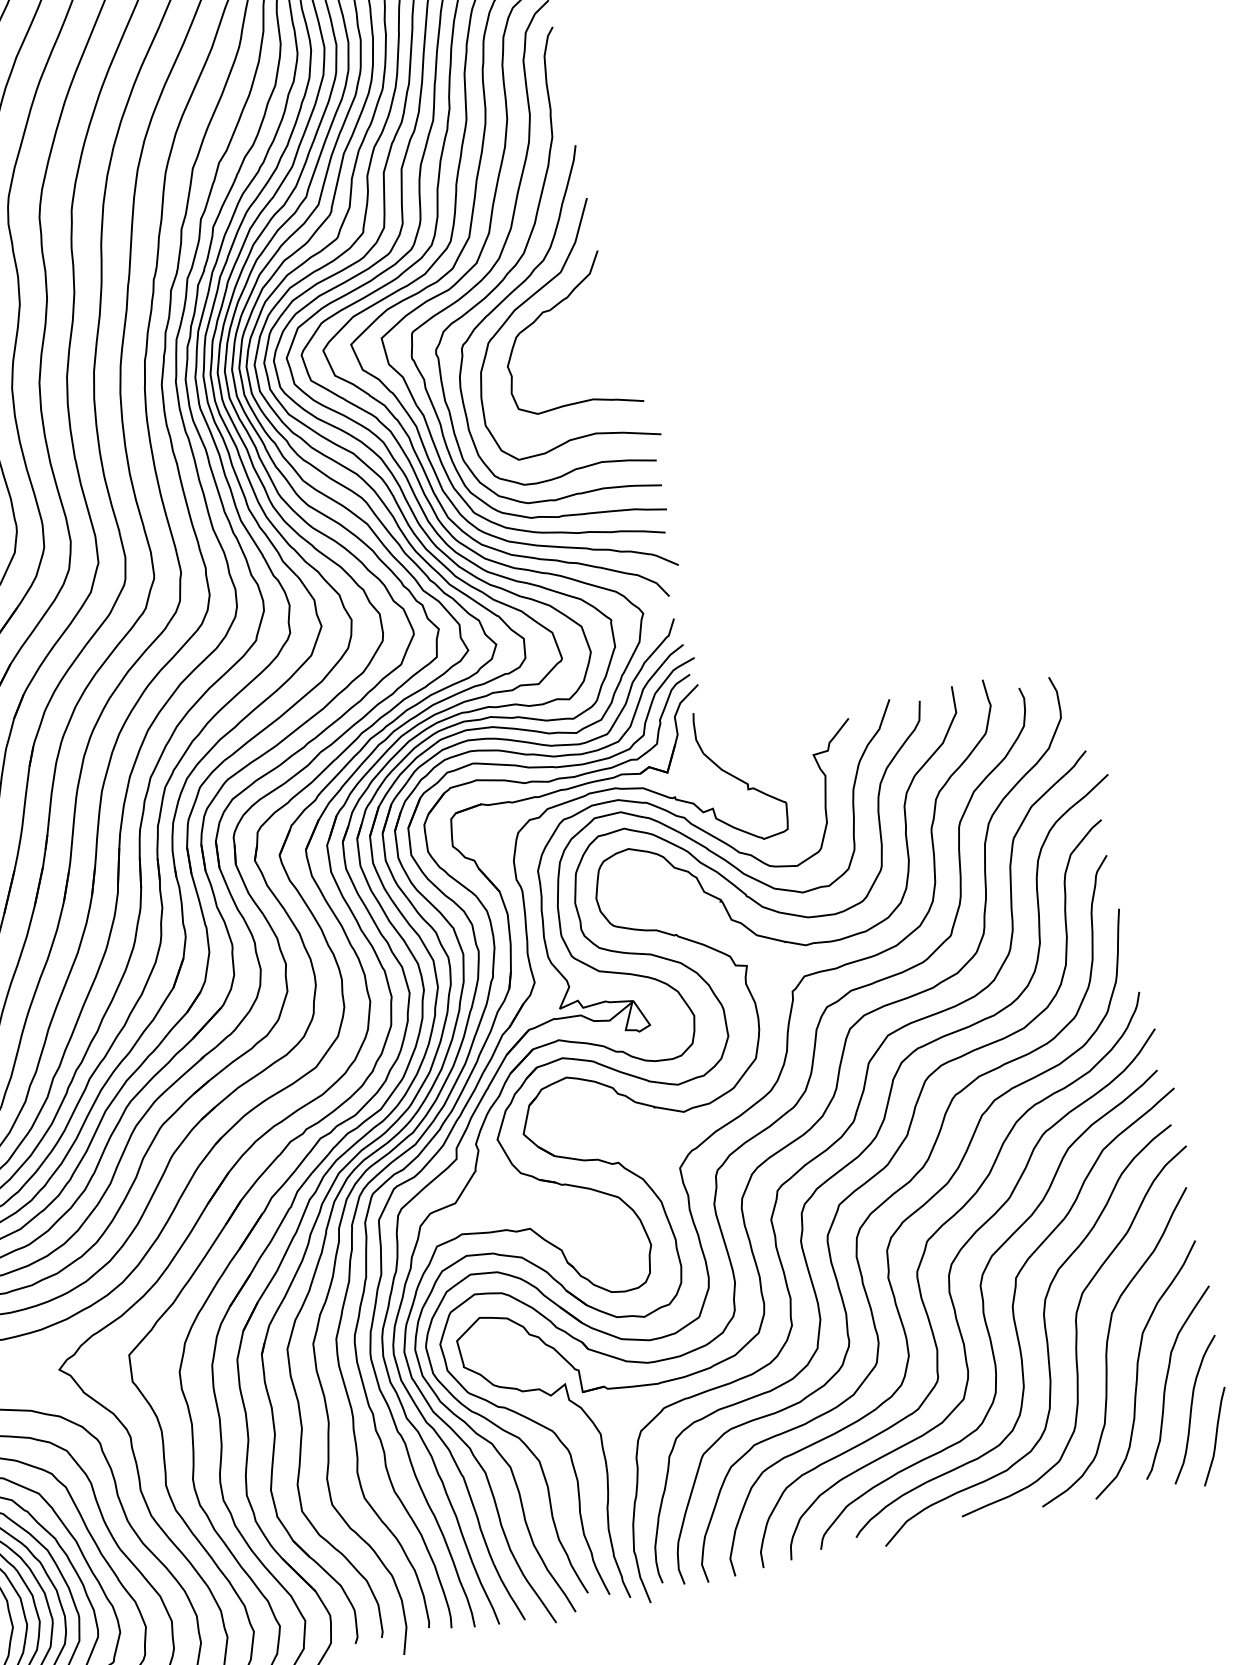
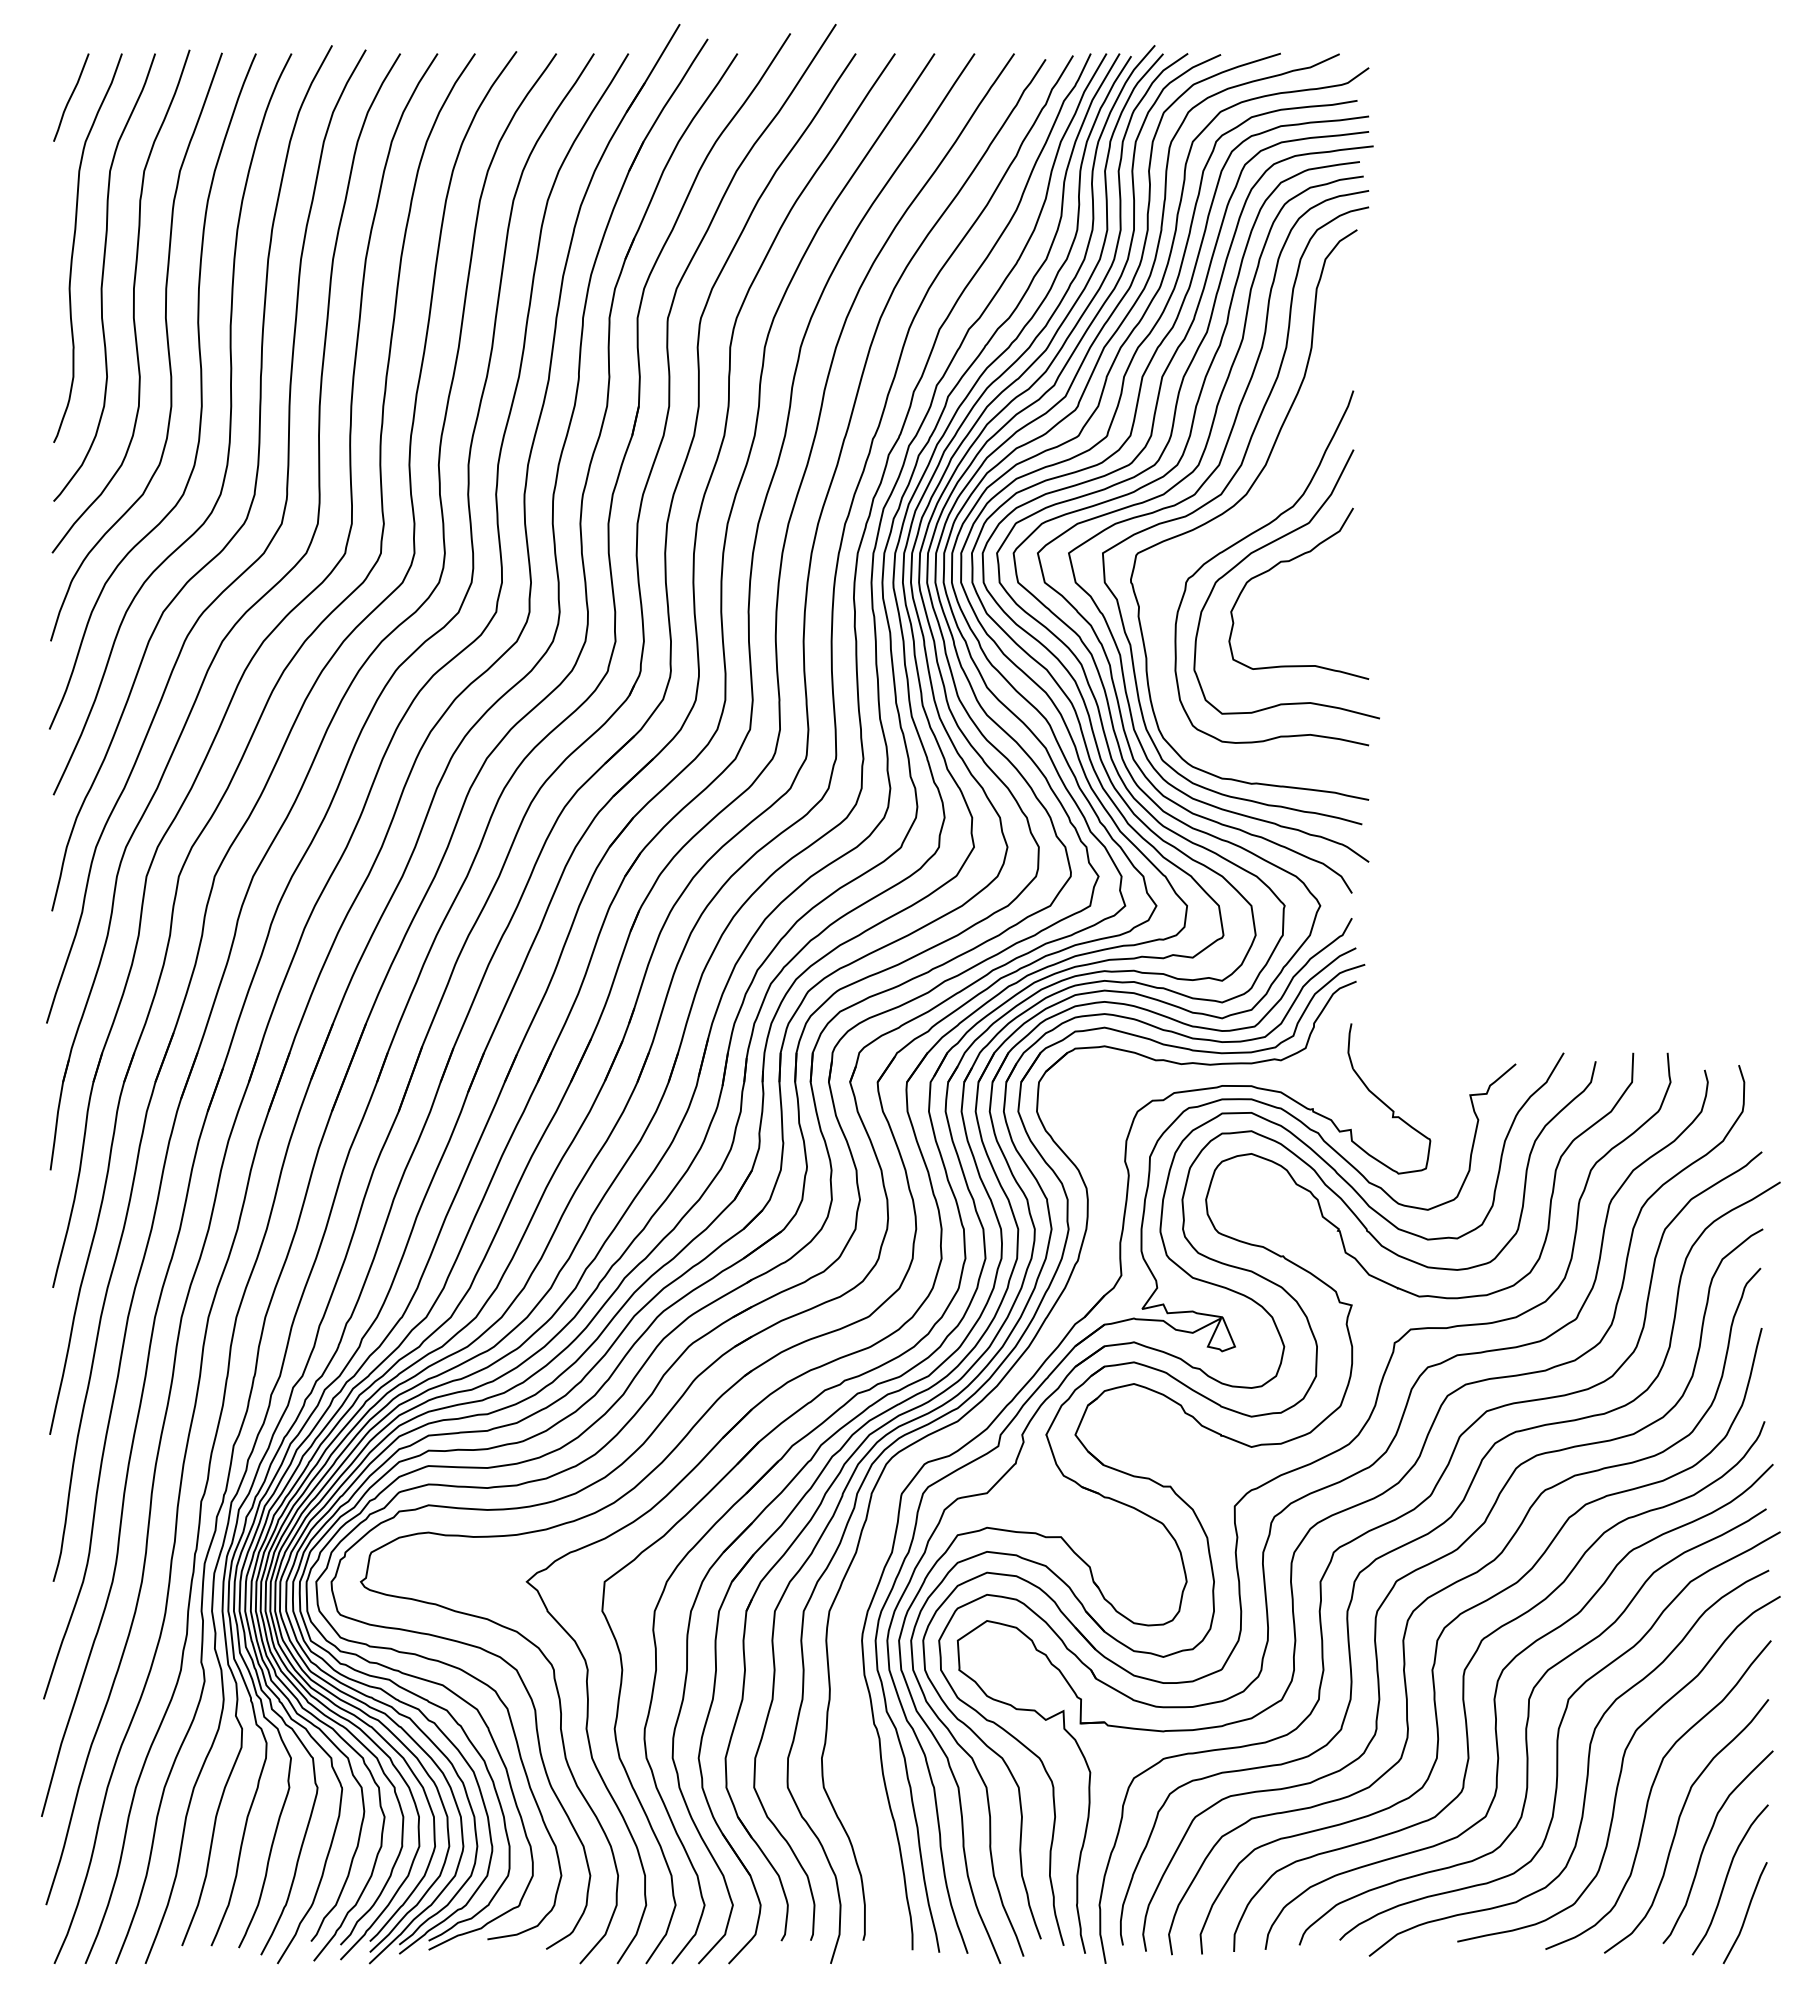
curve: (512, 269) -> (1258, 509), removed
part: (455, 1107) -> (1008, 1390), removed

